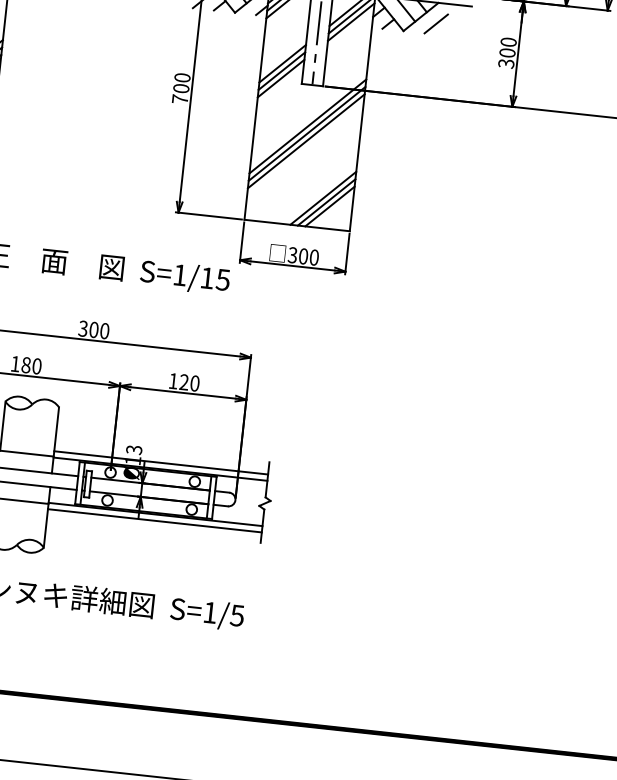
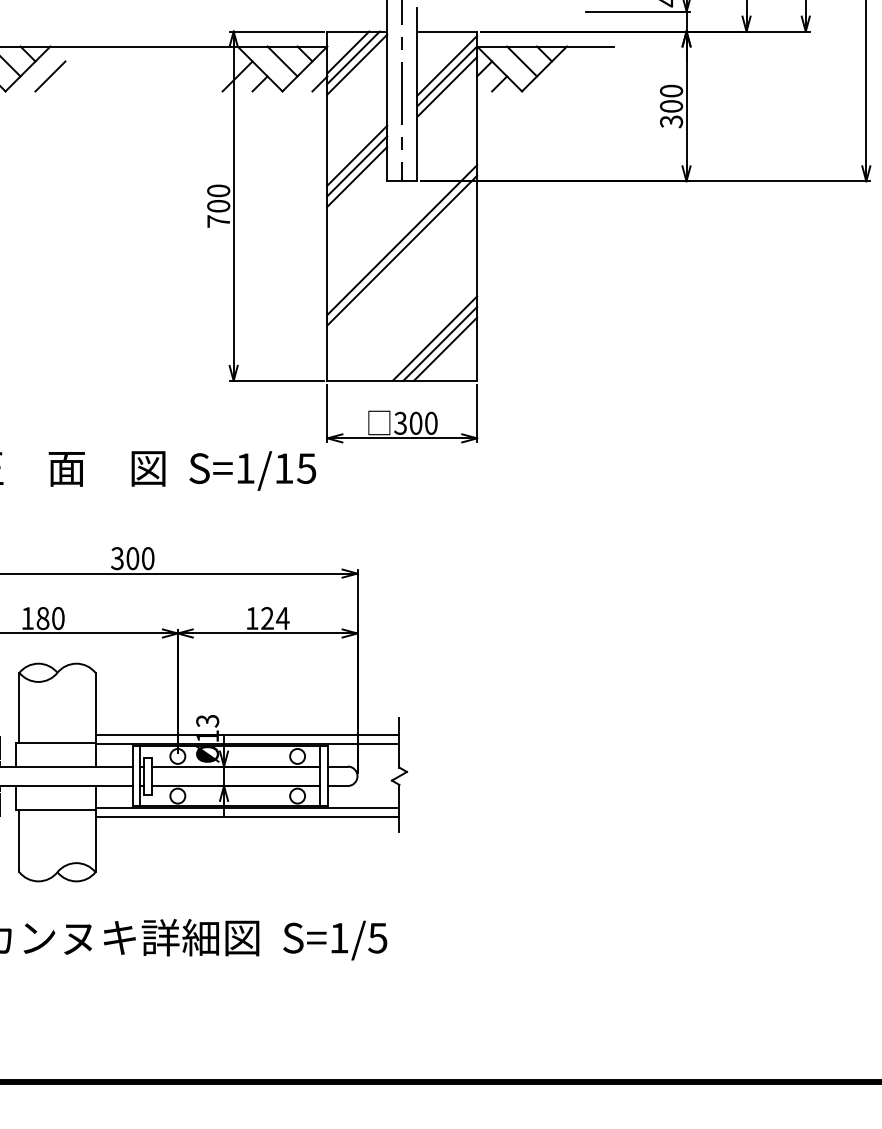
line: (435, 23) -> (566, 76), removed
line: (306, 141) -> (402, 261), removed
text: (194, 383) -> (282, 618), 120 -> 124

